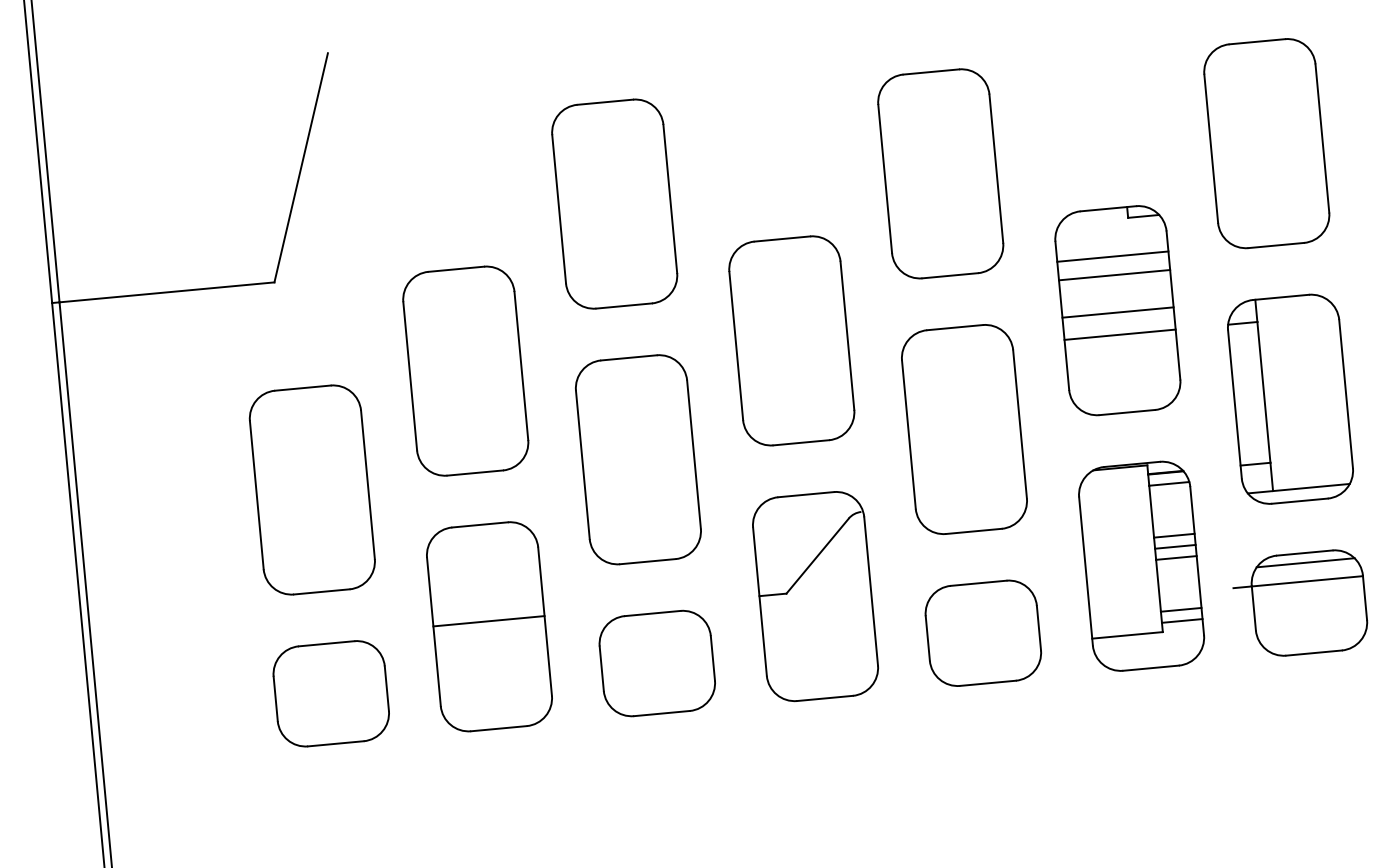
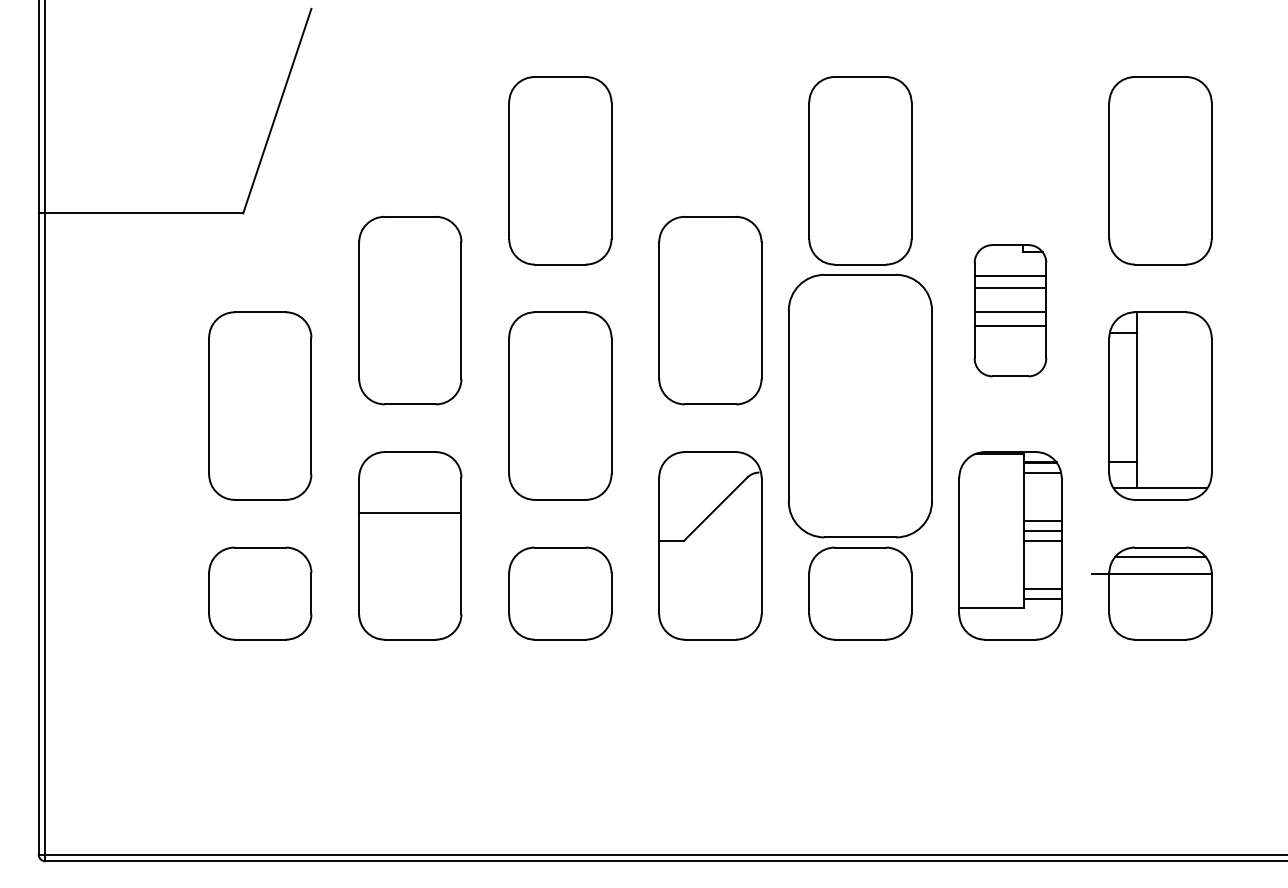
part: (1117, 310) -> (1010, 310), size x0.7
part: (964, 428) -> (860, 405), size x1.4
line: (489, 620) -> (410, 512), moved

